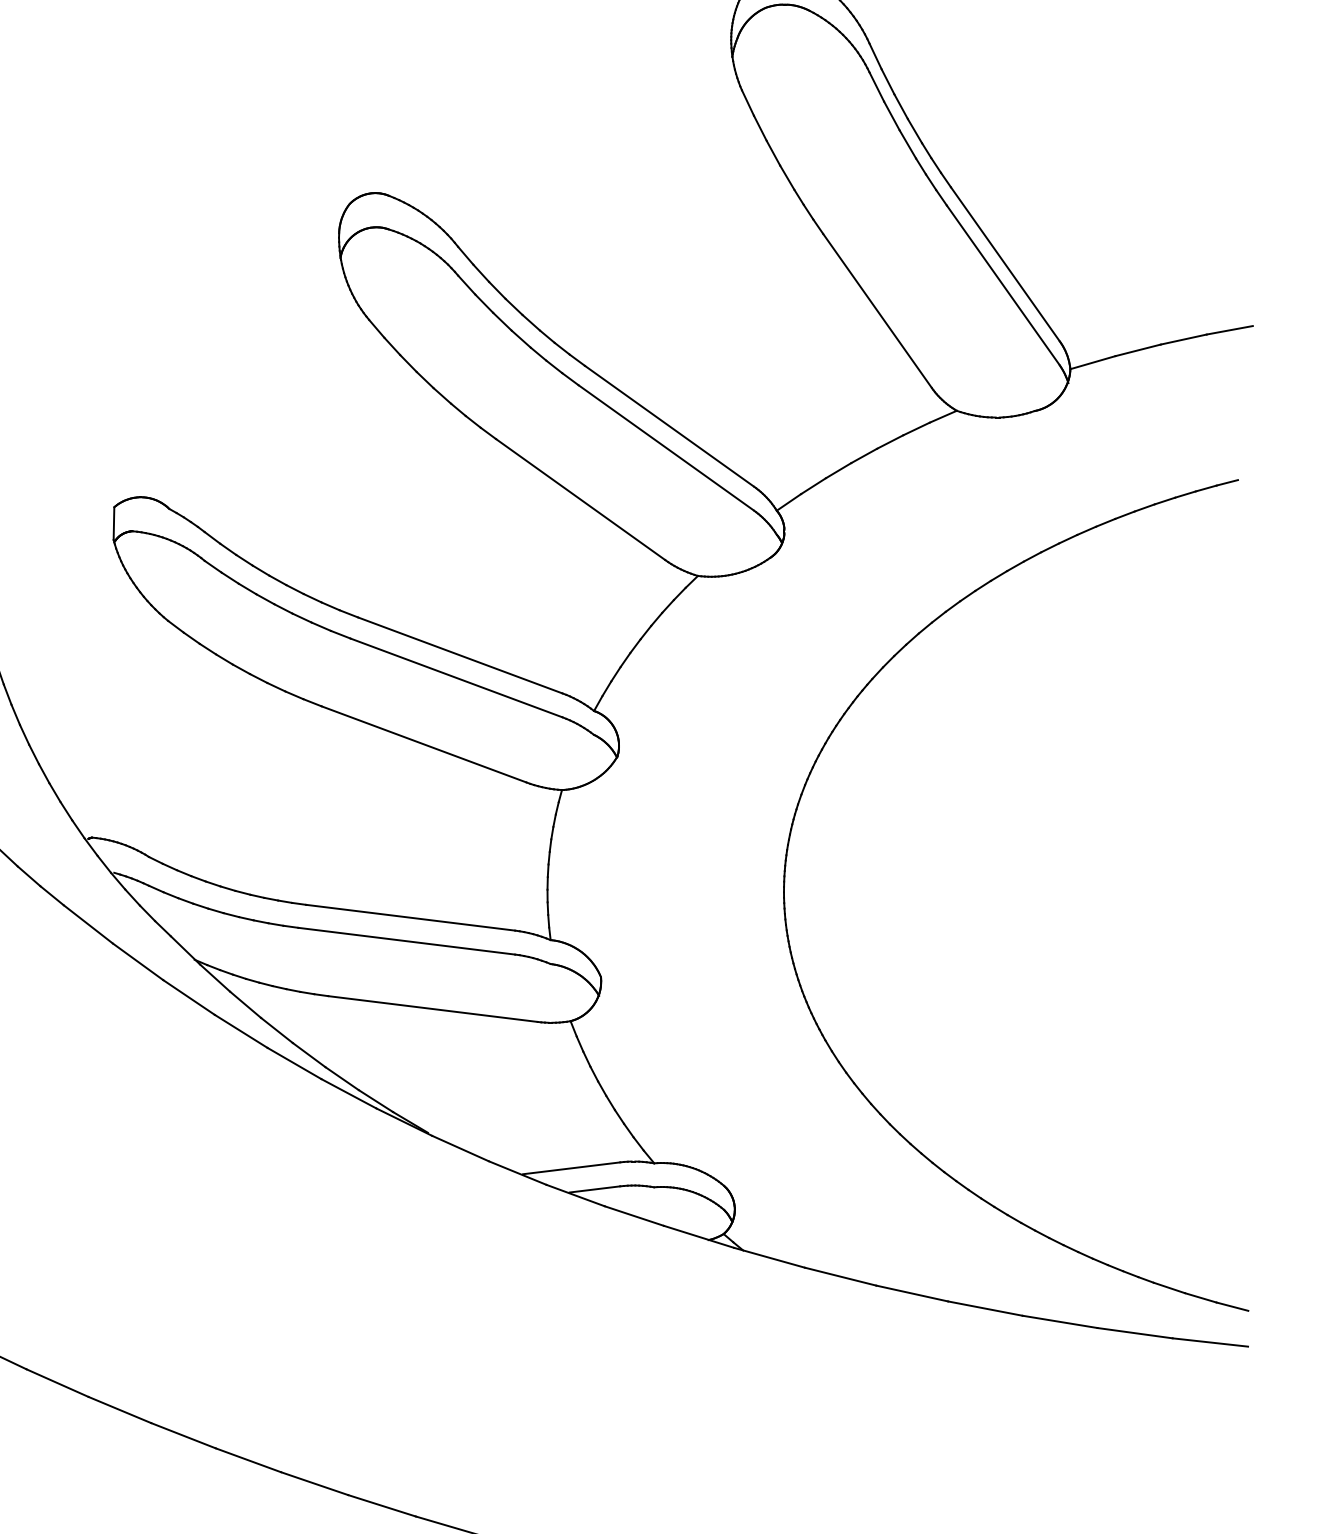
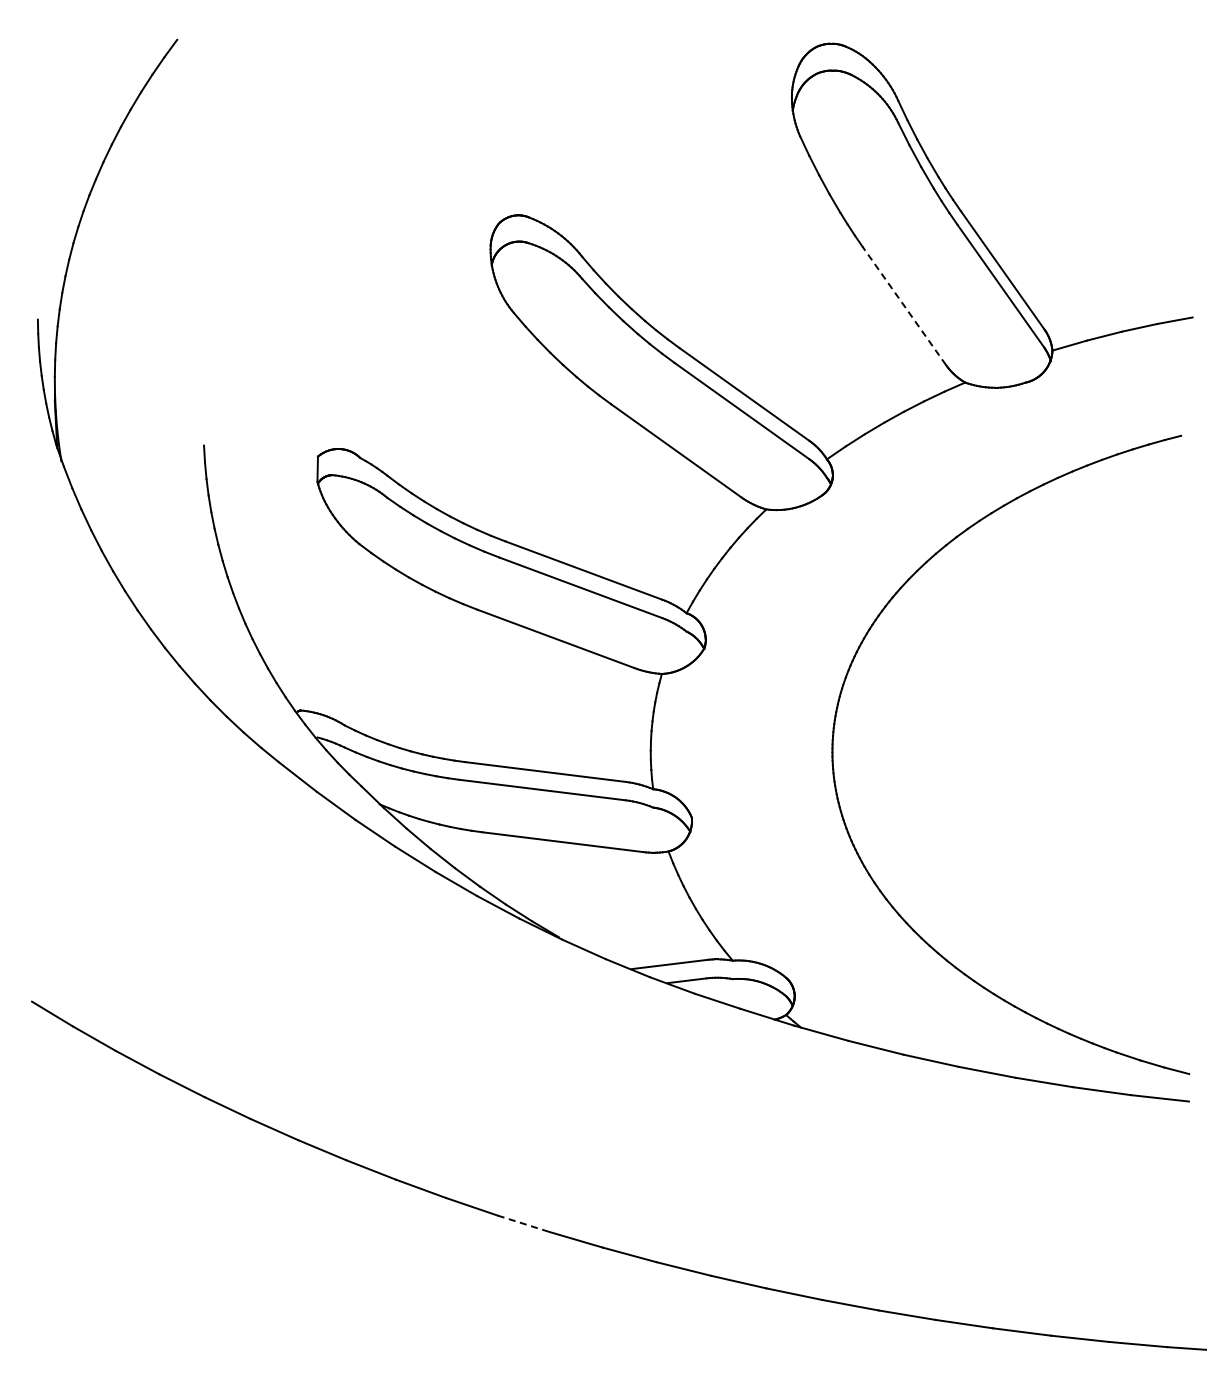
line: (877, 310) -> (904, 305), solid -> dashed
line: (383, 1505) -> (524, 1223), solid -> dashed

